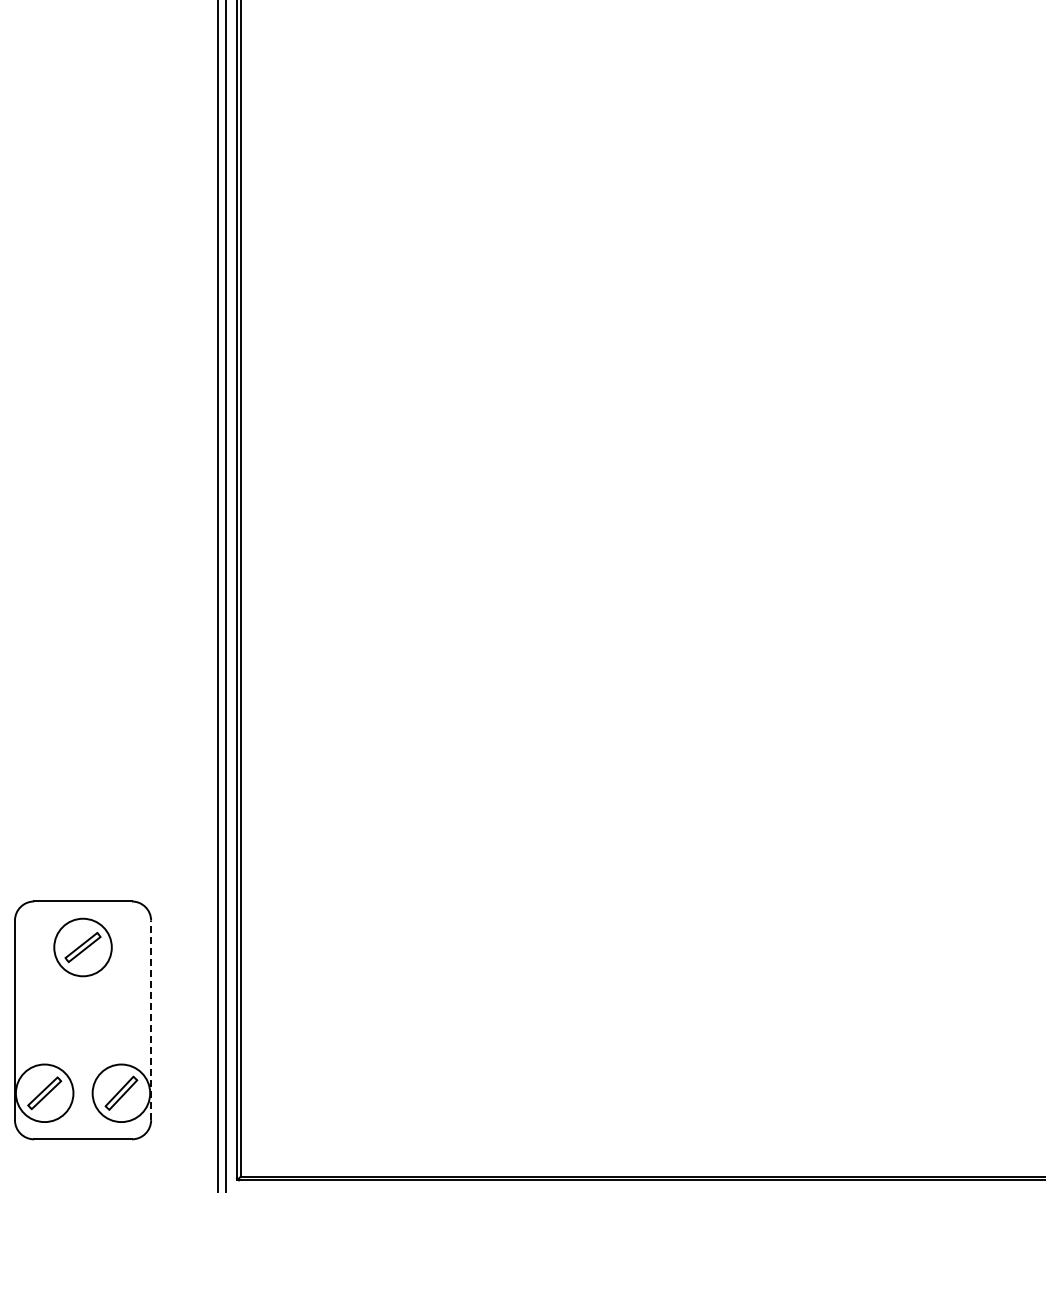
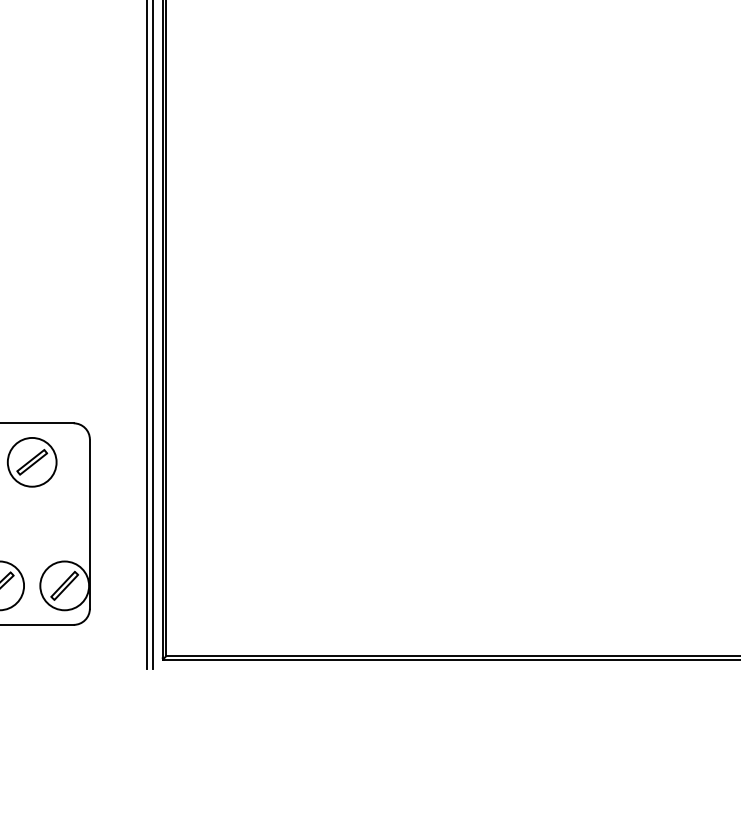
line: (151, 1020) -> (90, 524), dashed -> solid

